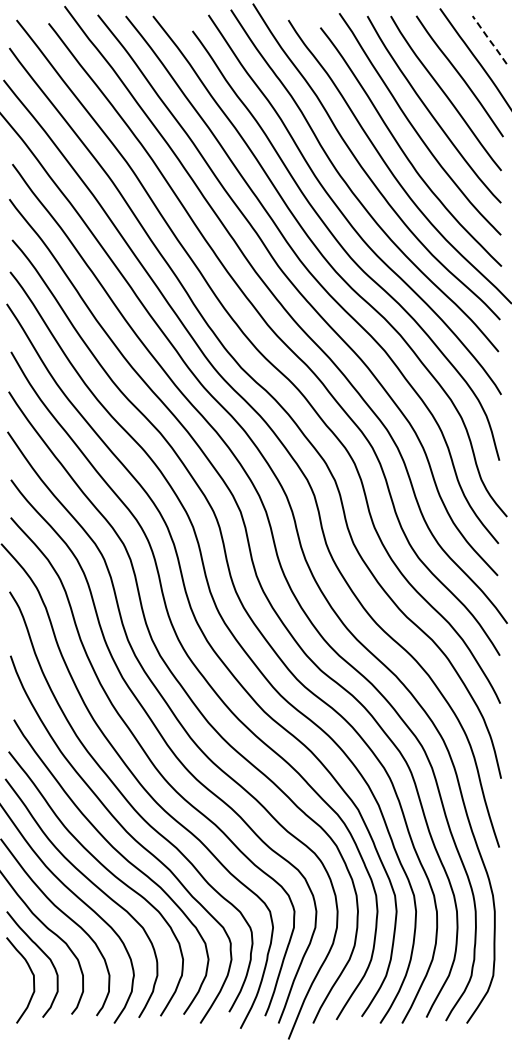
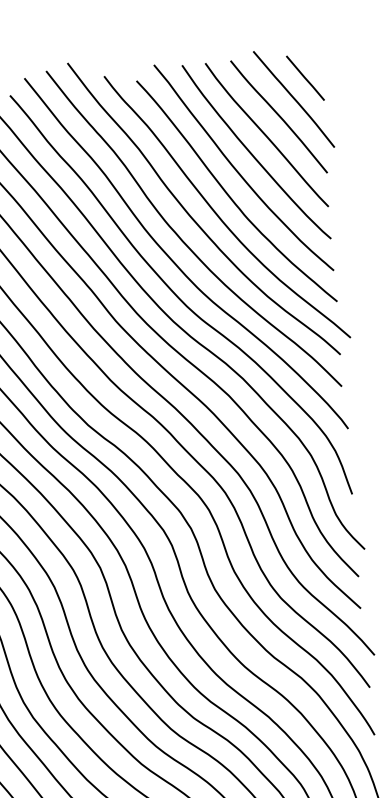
line: (489, 40) -> (305, 78), dashed -> solid

